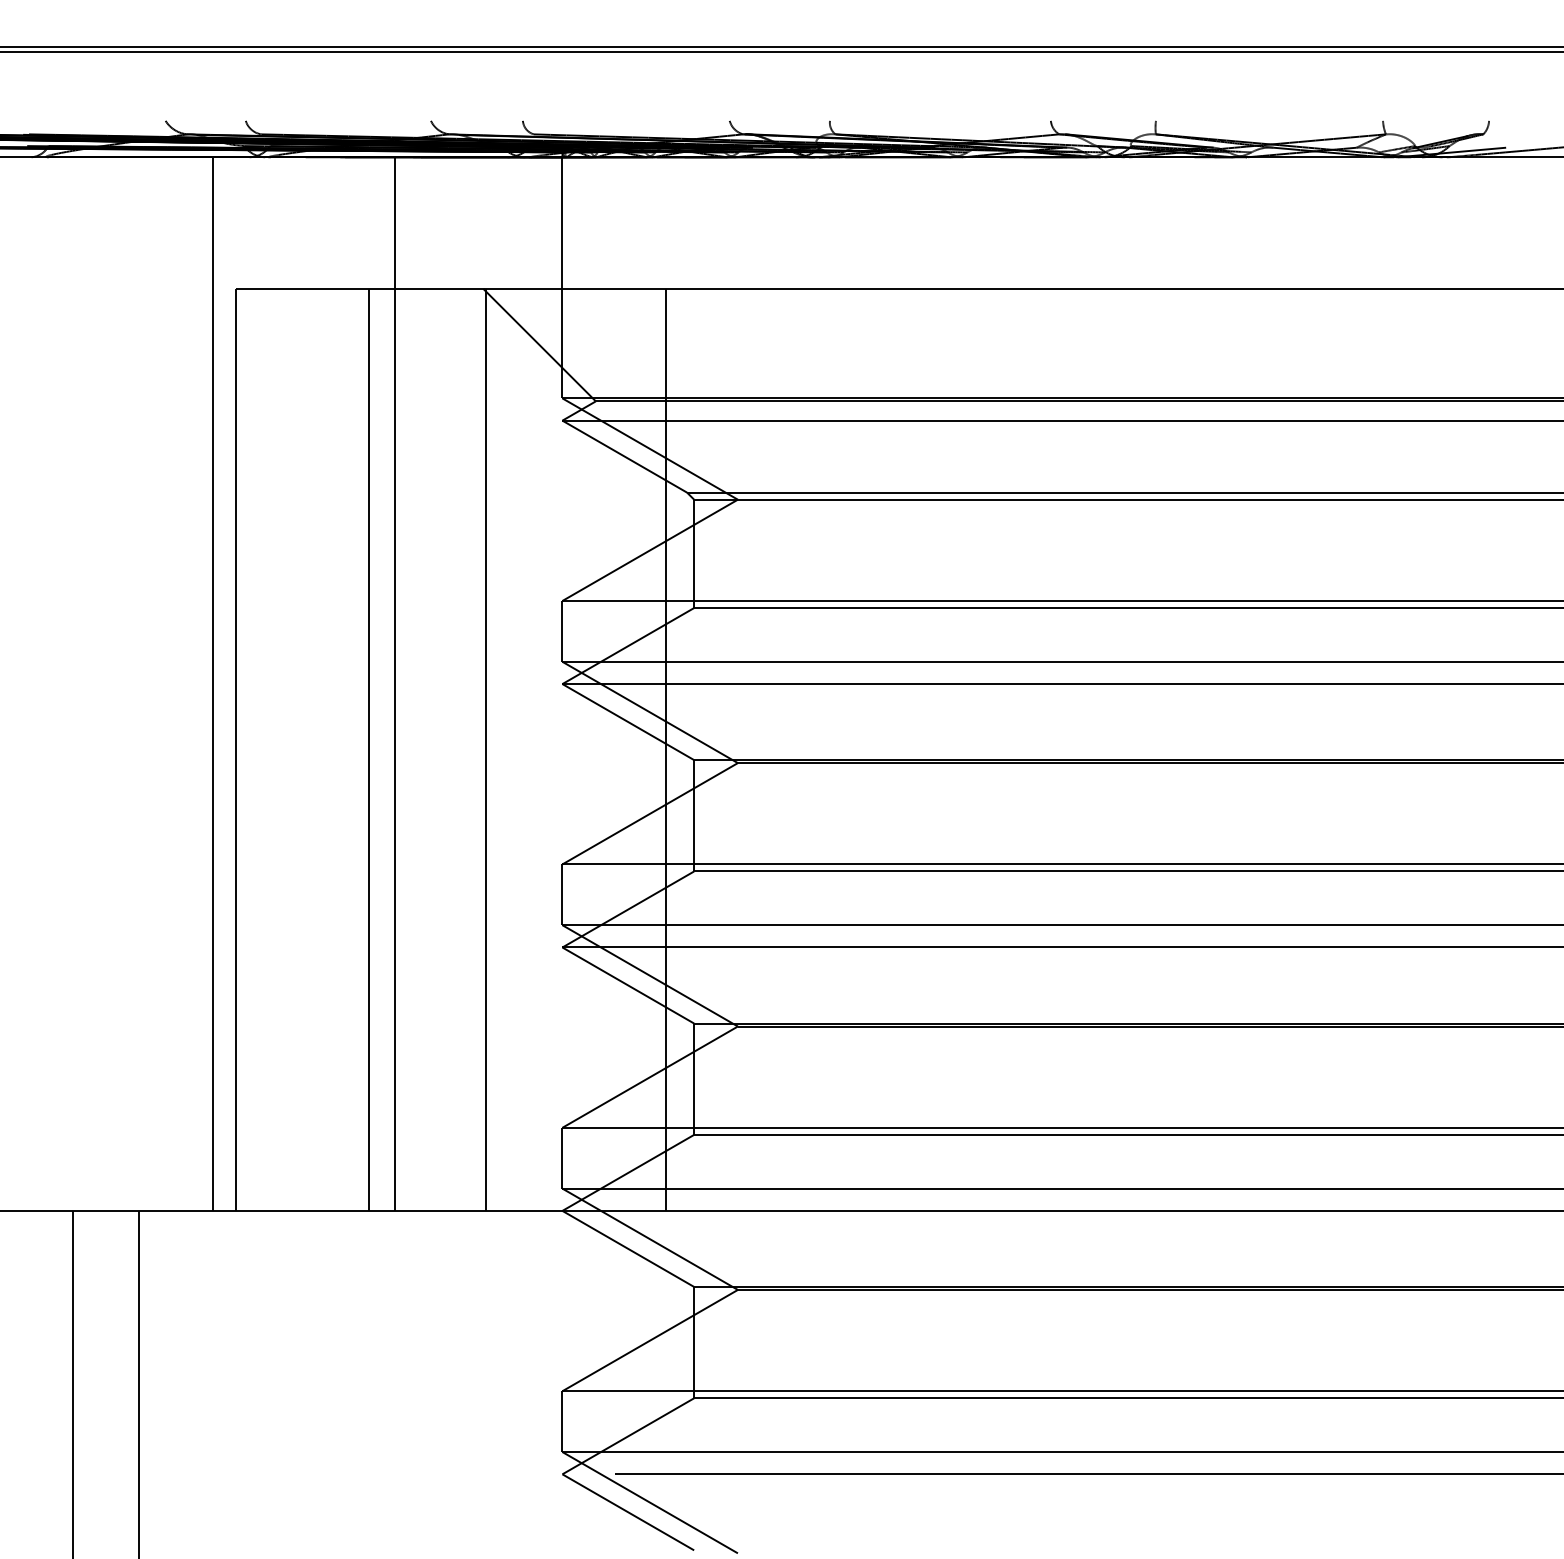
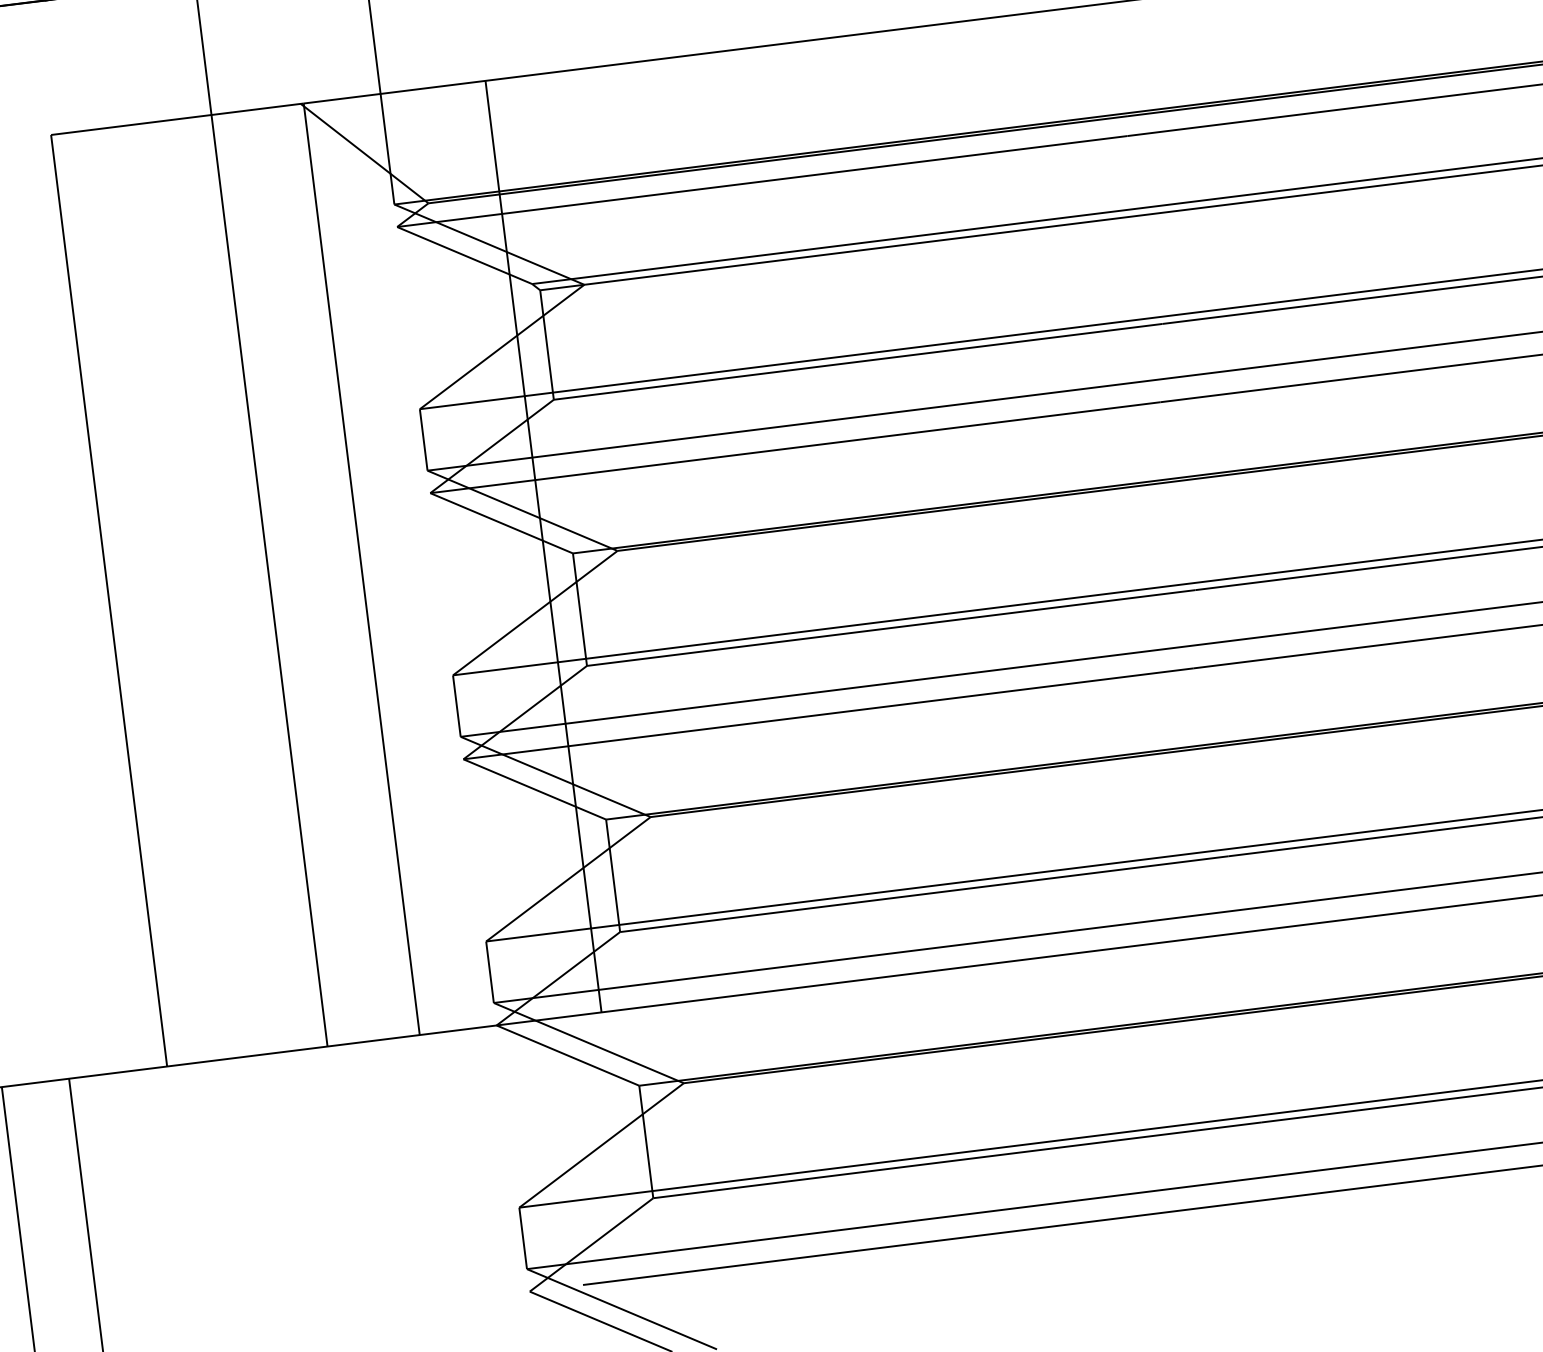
line: (212, 683) -> (76, 536), removed
line: (369, 749) -> (243, 583), removed

